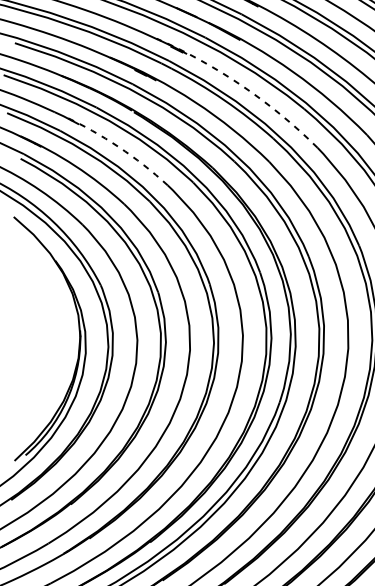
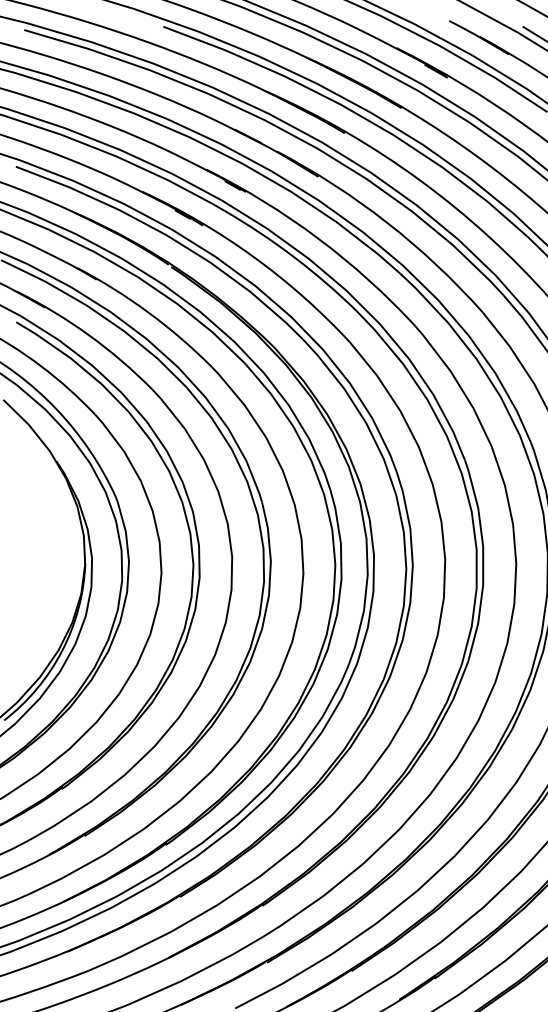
arc: (242, 85) -> (318, 238), dashed -> solid
arc: (118, 146) -> (148, 312), dashed -> solid

